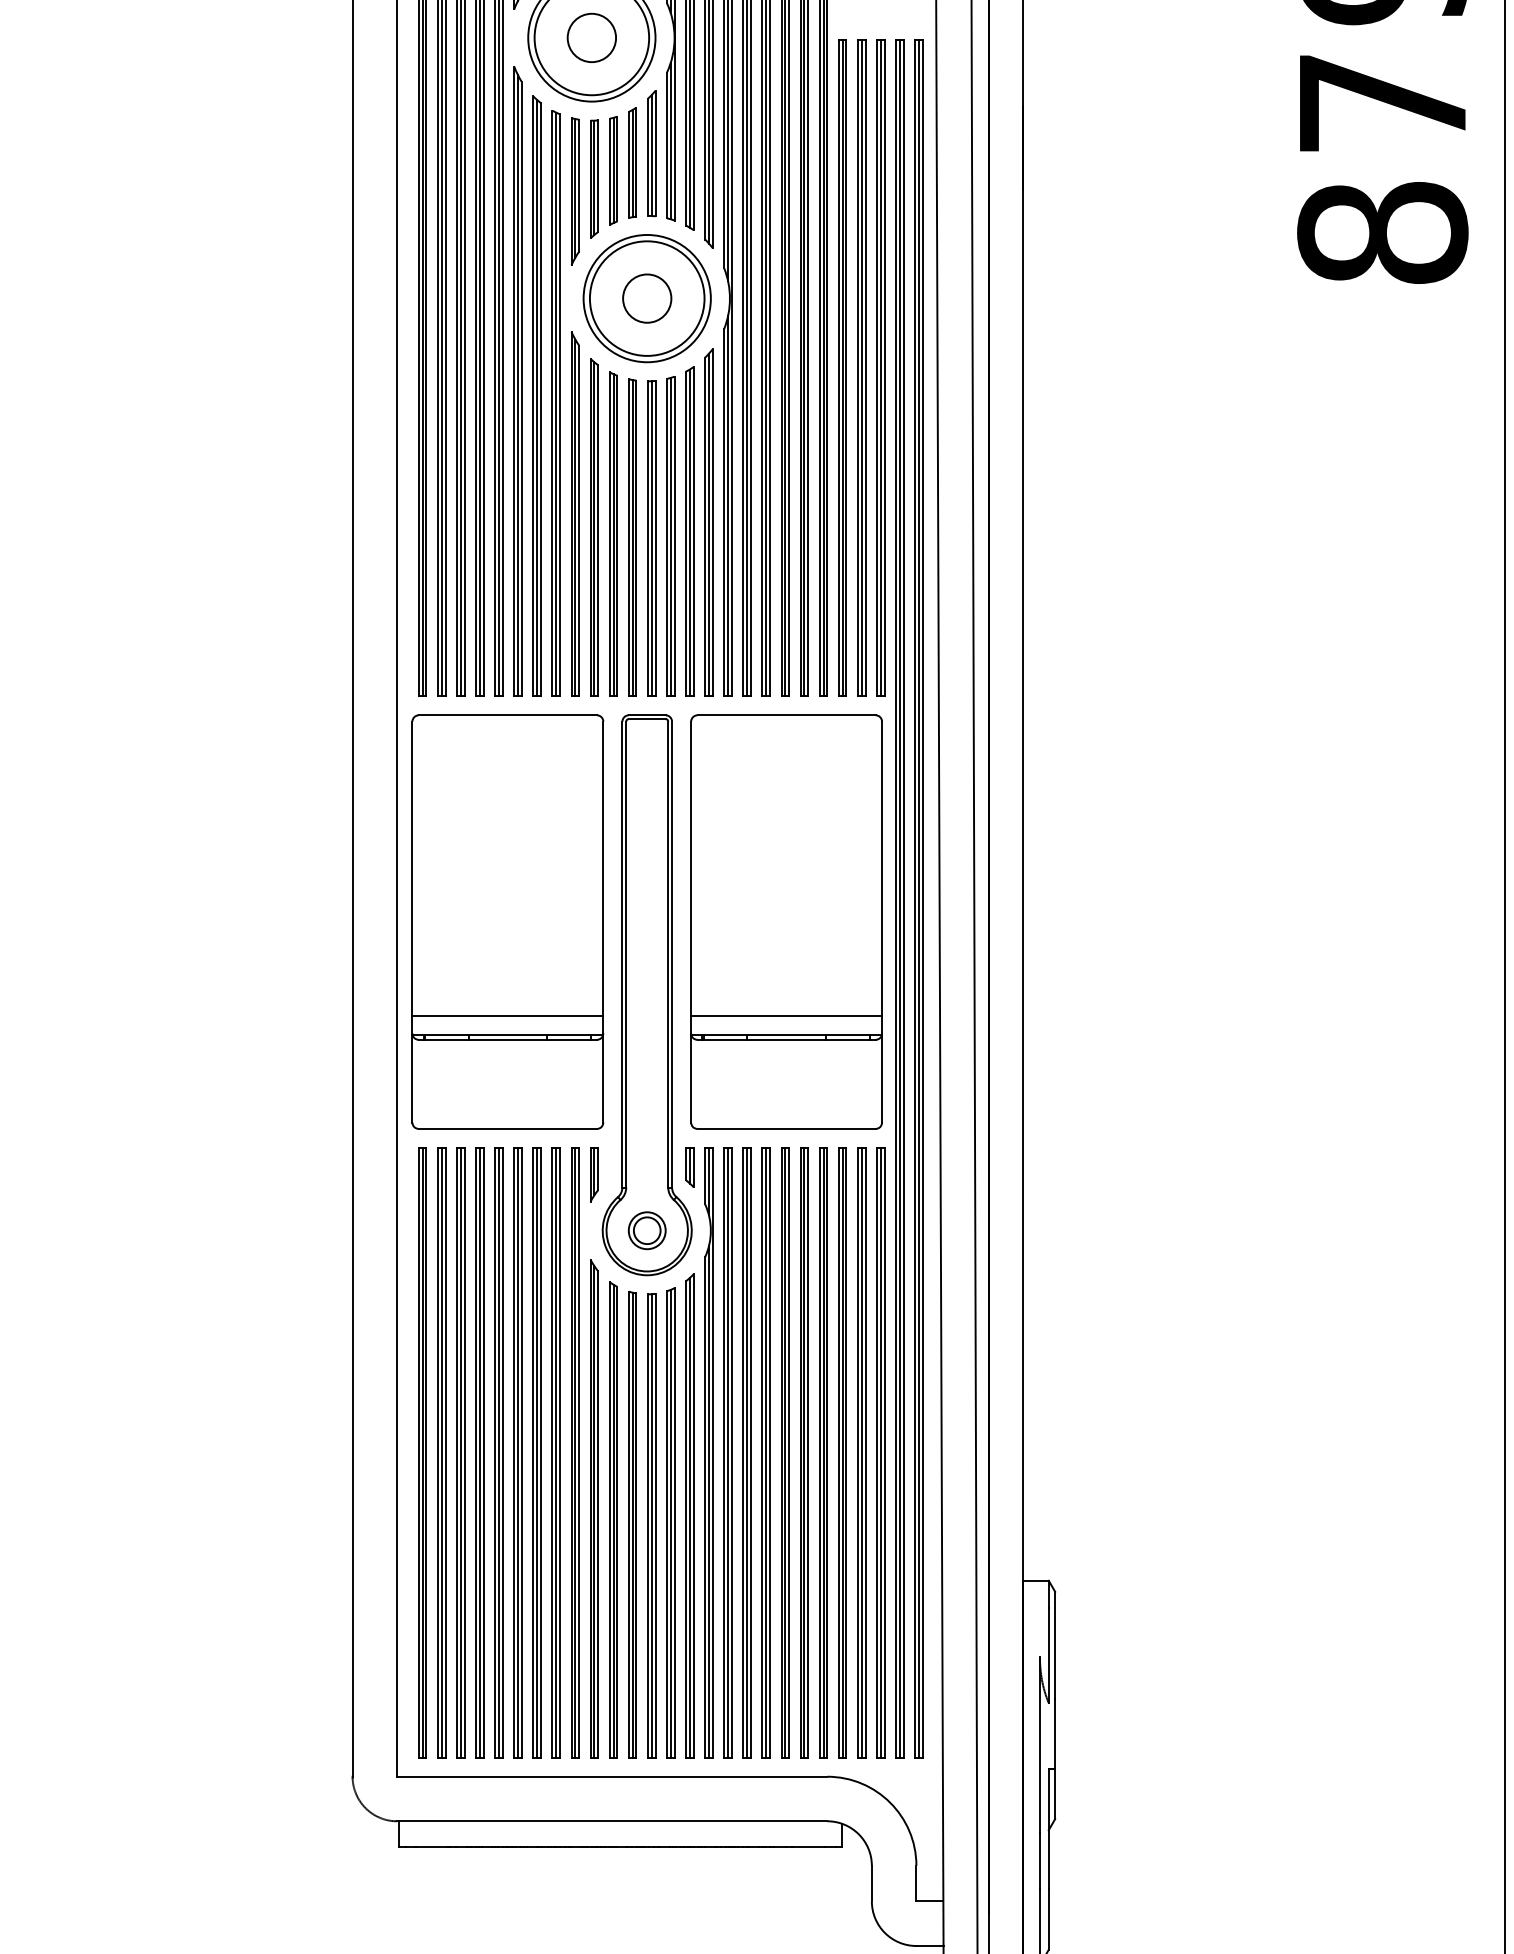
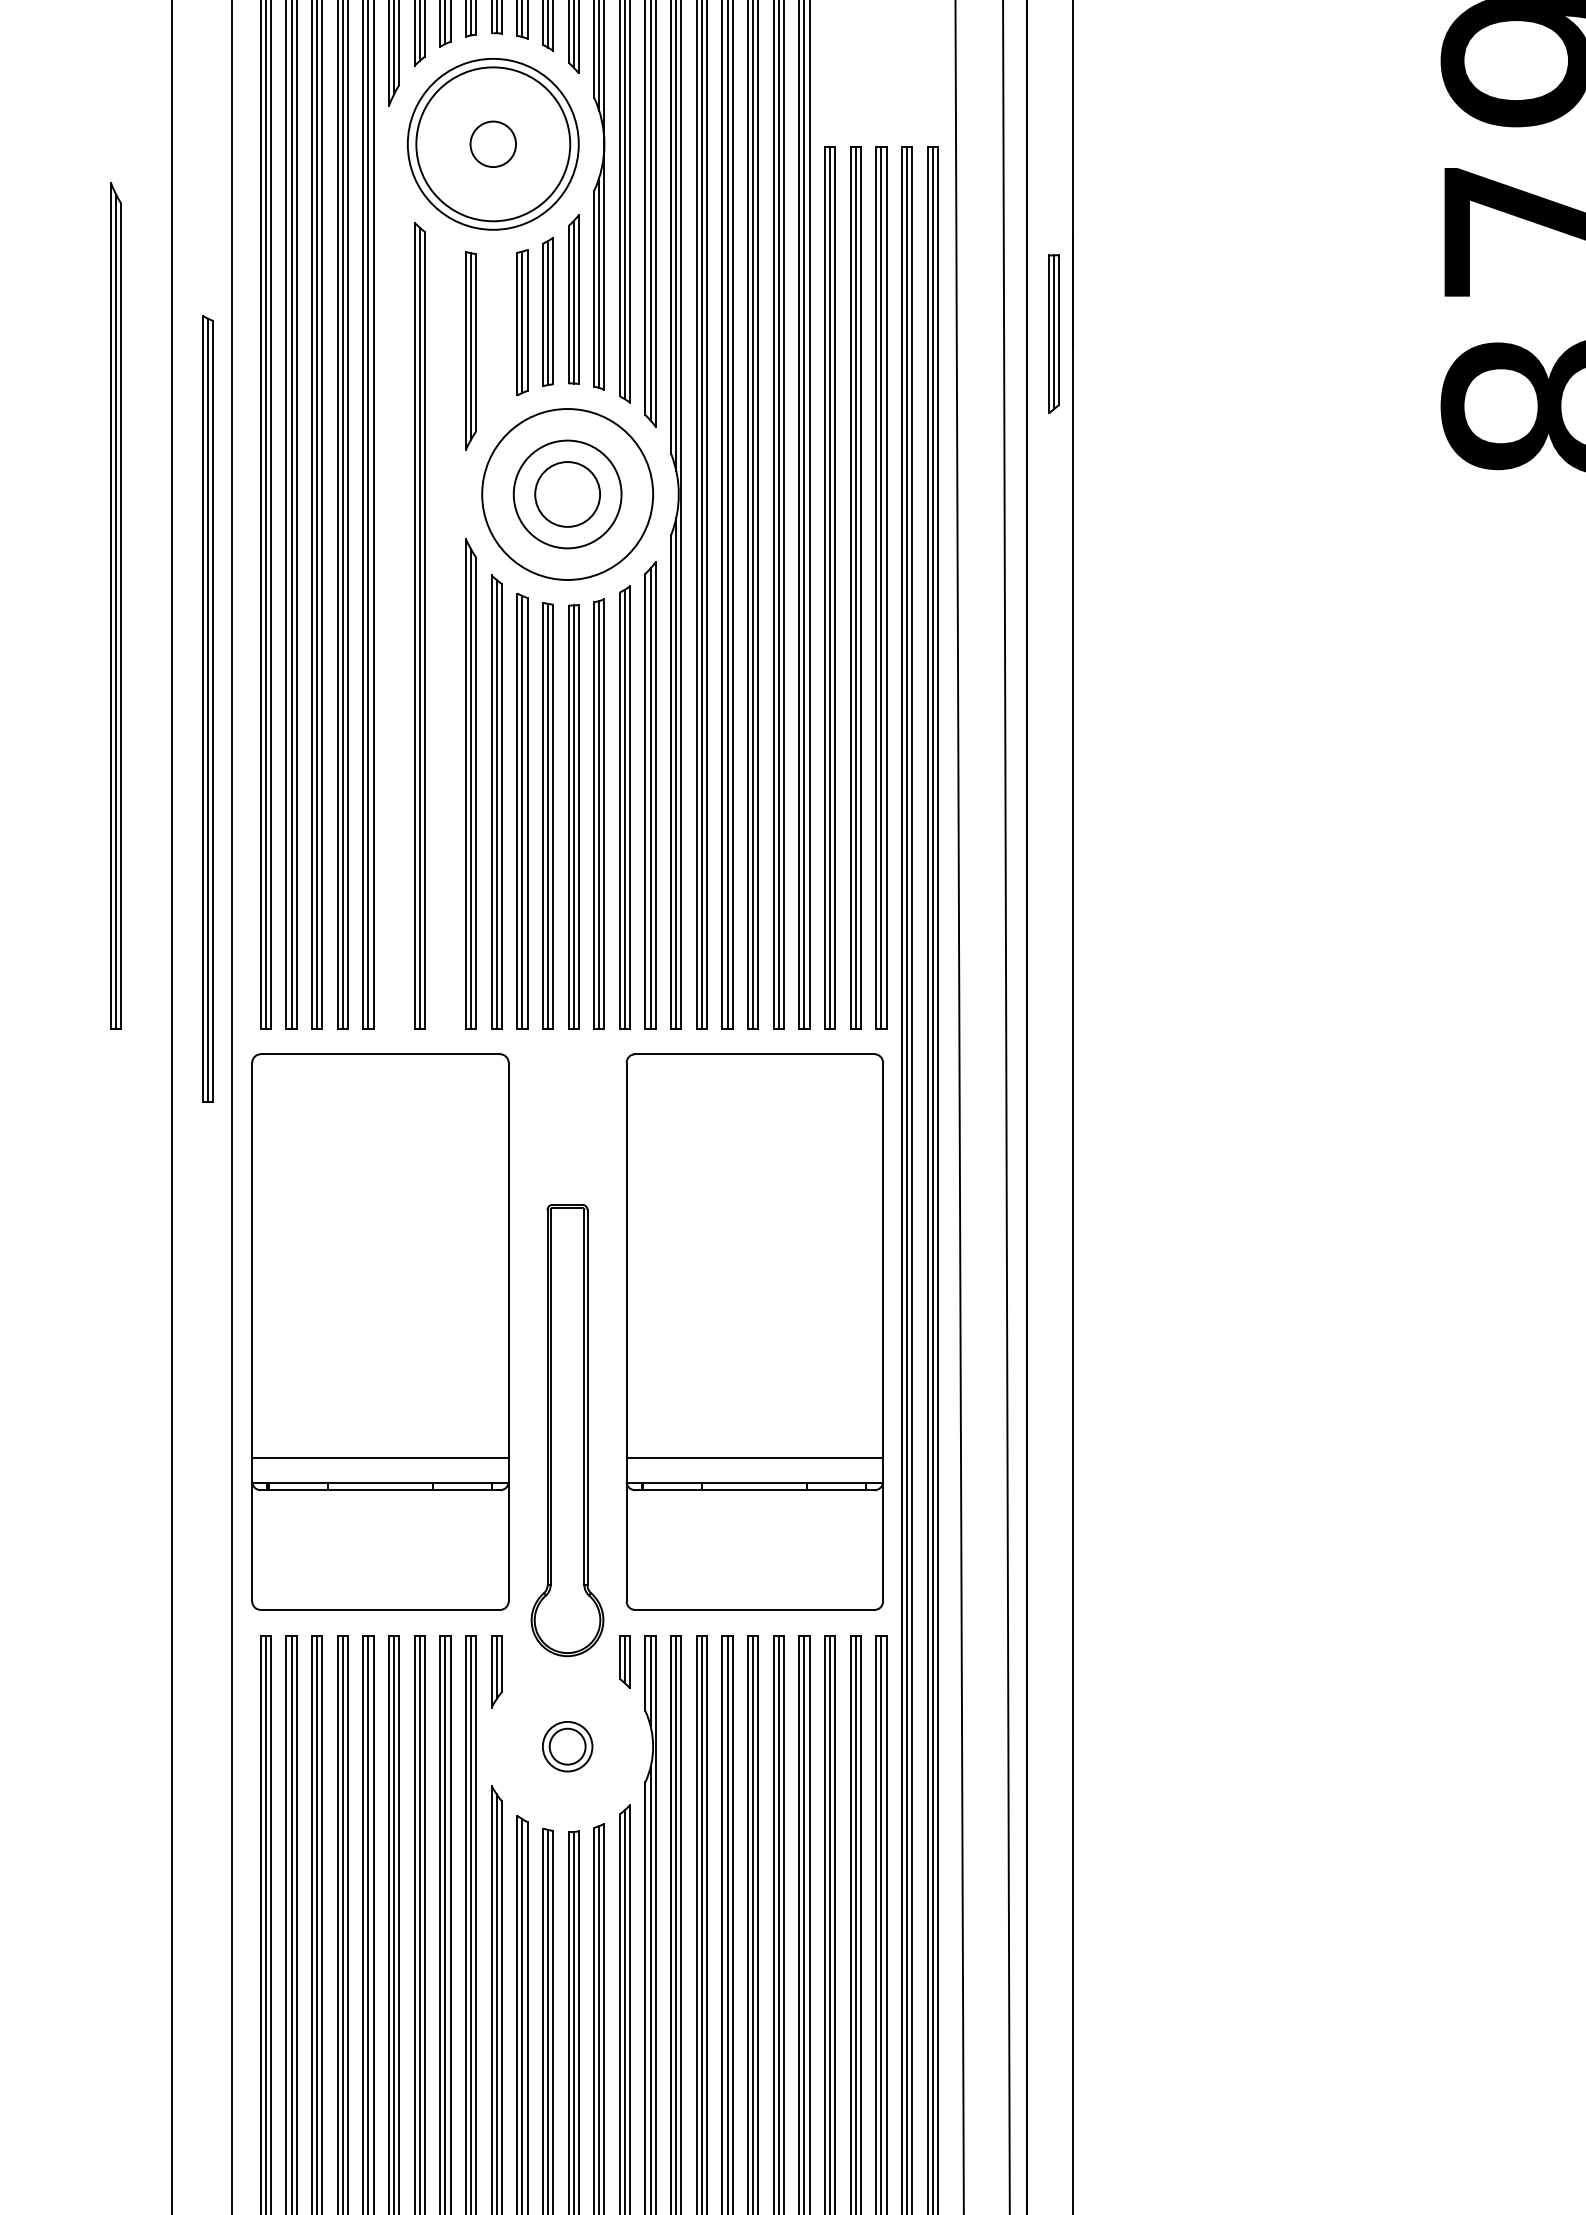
circle: (591, 37) -> (492, 143), size x0.7
part: (594, 178) -> (1054, 333), moved
circle: (646, 298) -> (566, 494), size x0.7
part: (517, 381) -> (115, 605), moved
part: (555, 403) -> (206, 709), moved
part: (646, 995) -> (566, 1430), size x0.6

